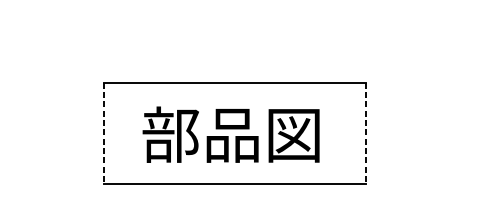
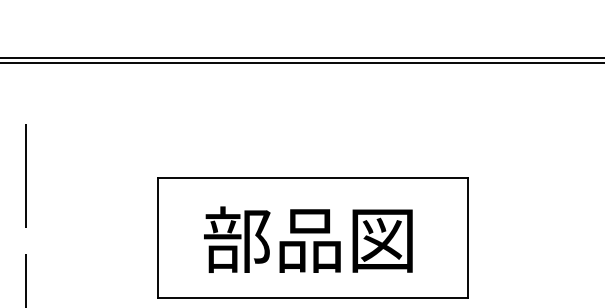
line: (104, 133) -> (158, 238), dashed -> solid
line: (366, 133) -> (467, 238), dashed -> solid

